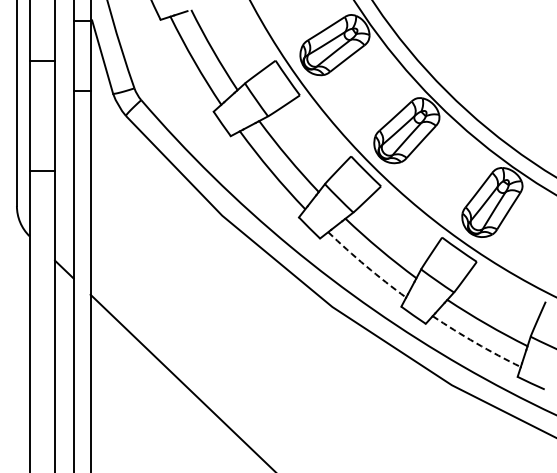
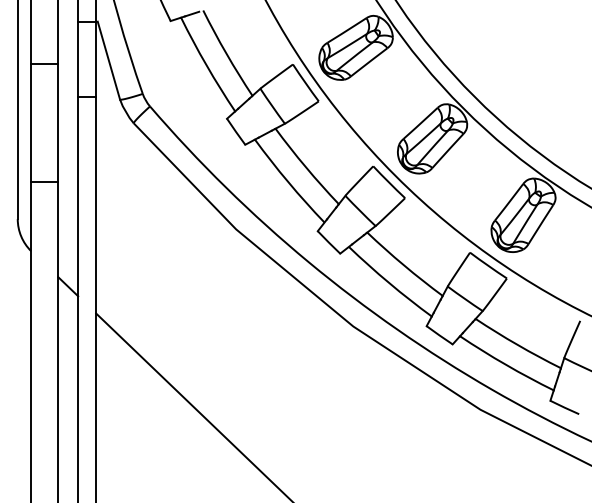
arc: (366, 266) -> (389, 283), dashed -> solid
arc: (476, 342) -> (506, 364), dashed -> solid

